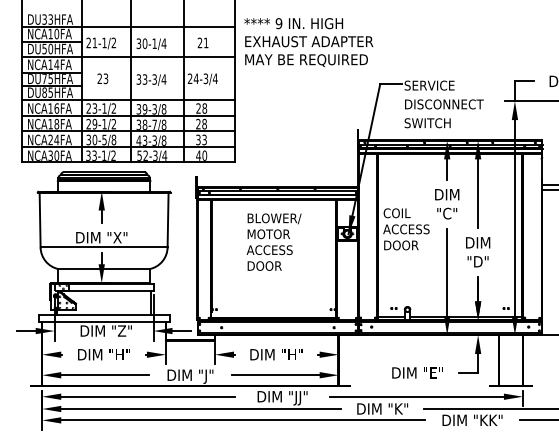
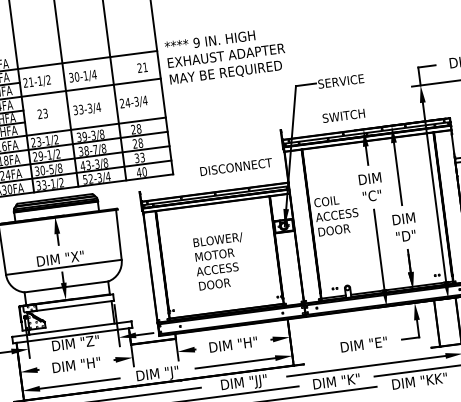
text: (202, 42) -> (141, 67), moved
text: (444, 104) -> (236, 167), moved
text: (273, 241) -> (219, 260), moved

